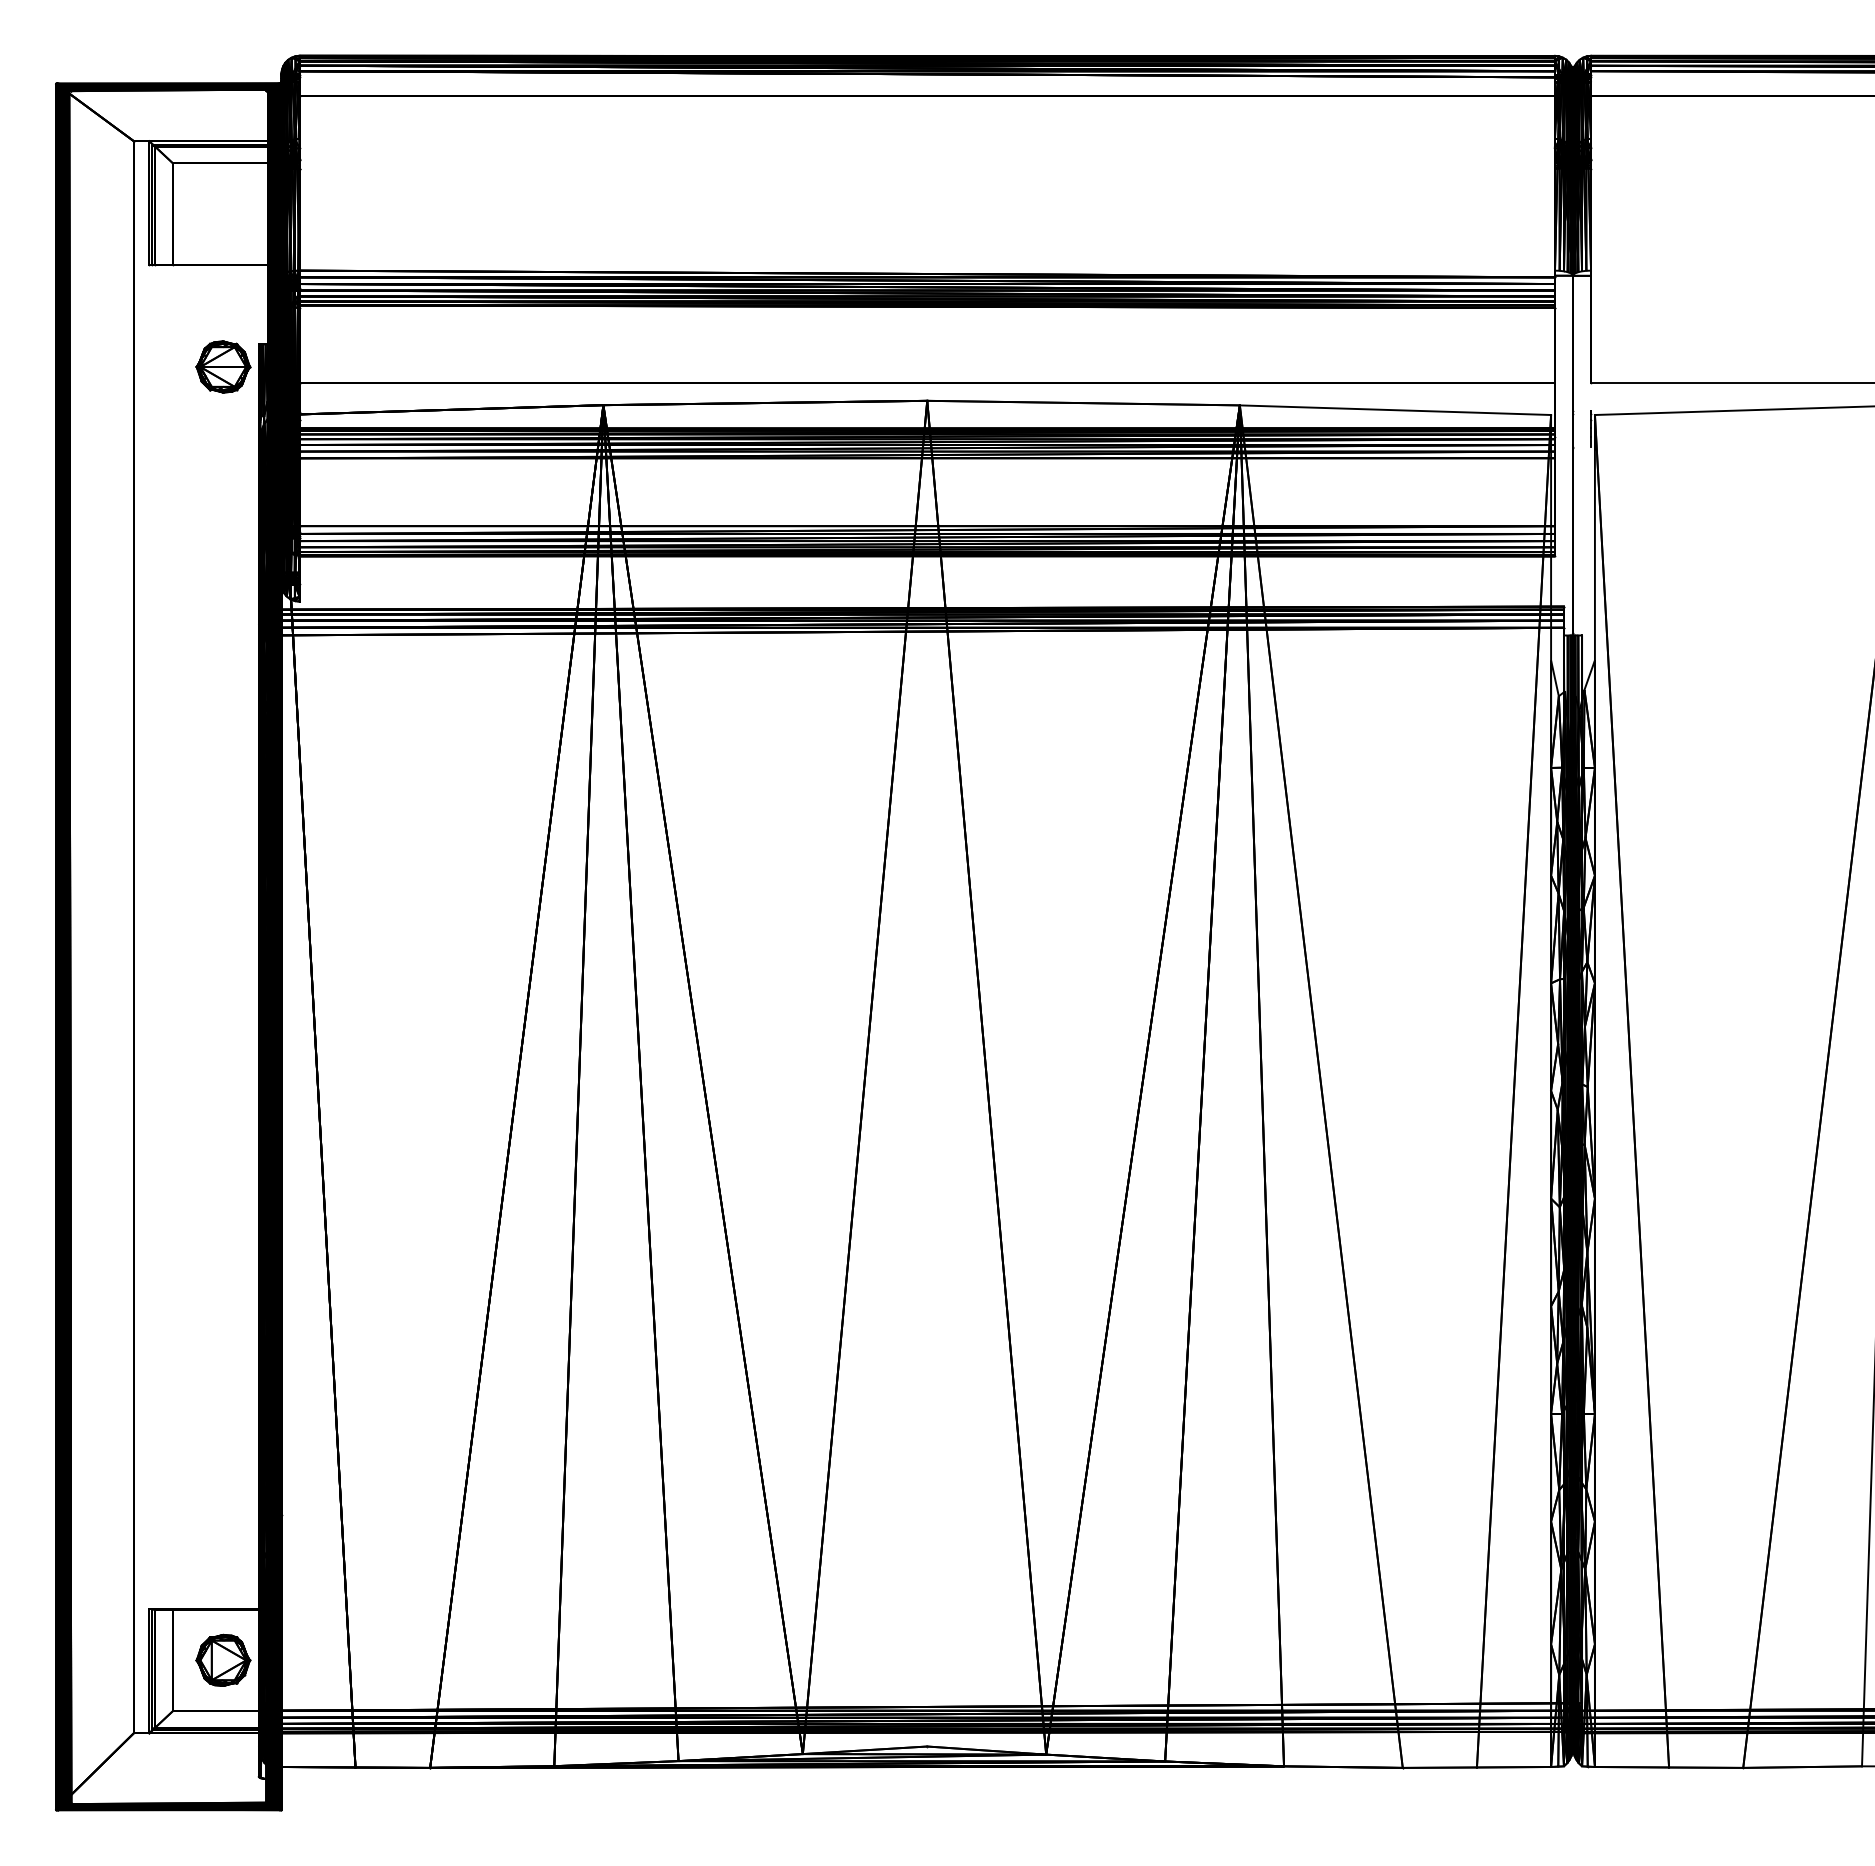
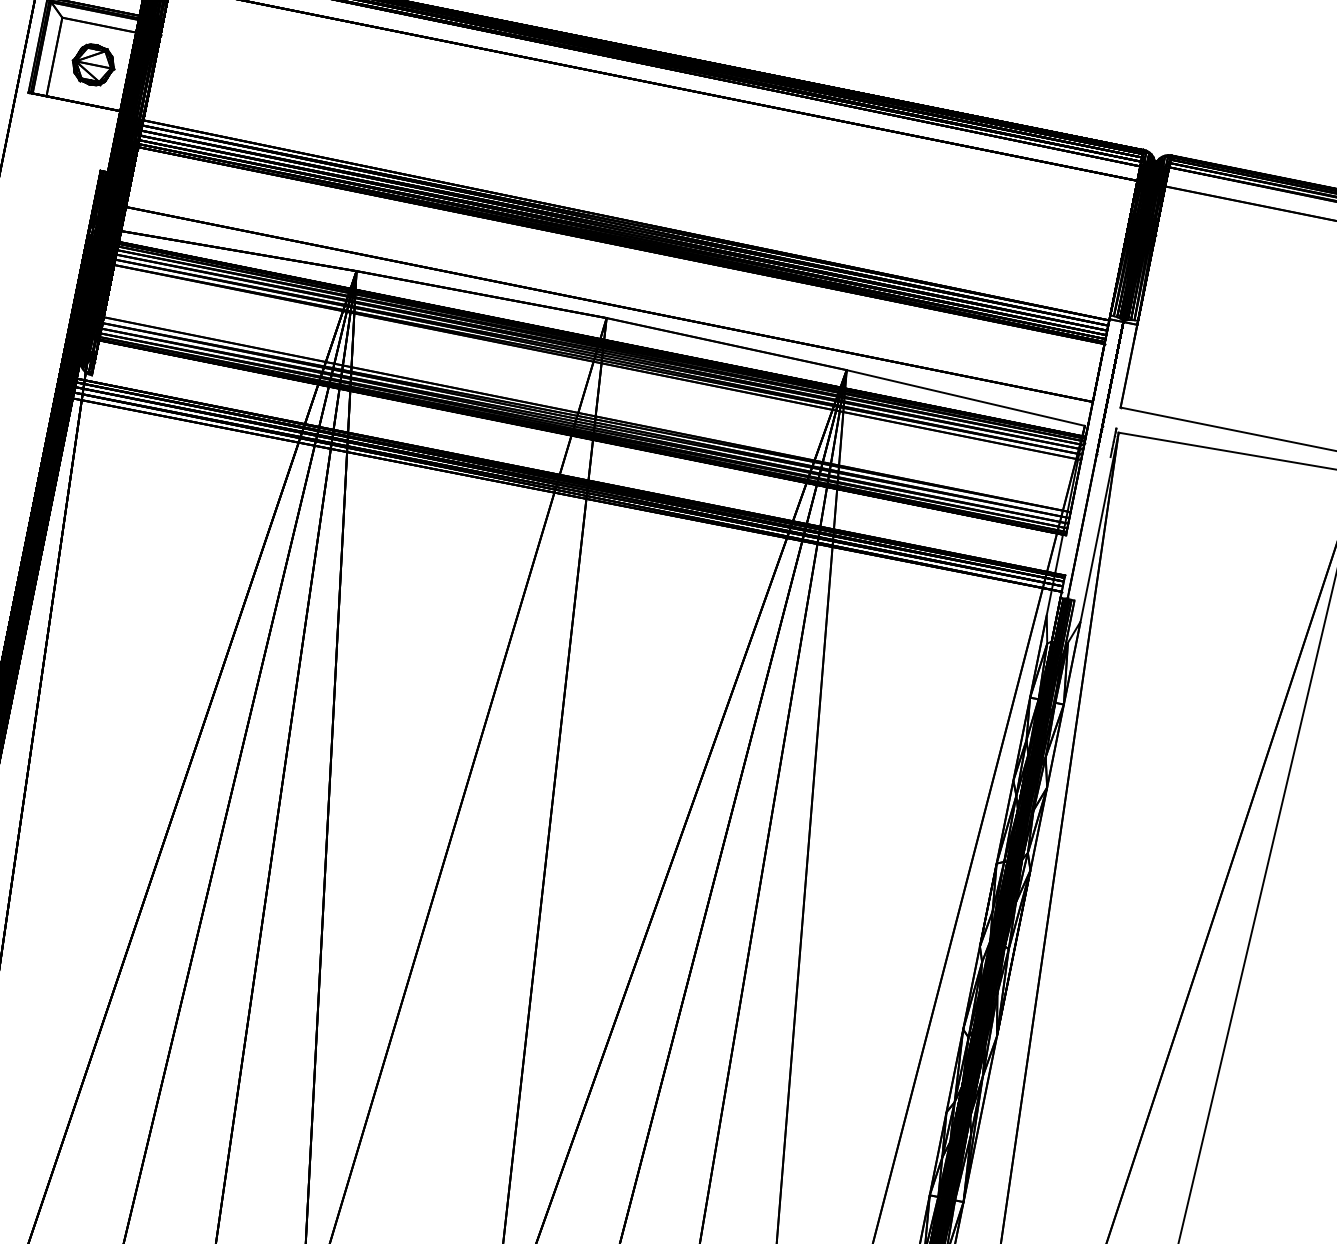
part: (223, 366) -> (93, 64), moved

